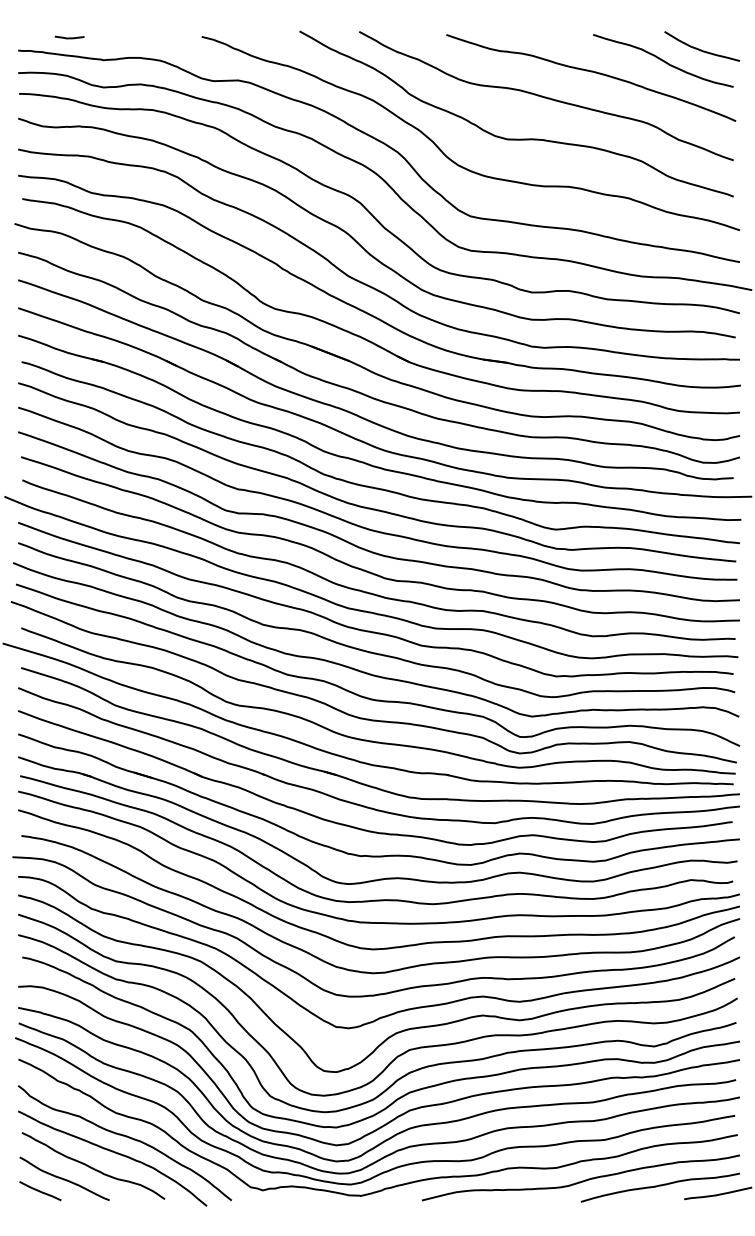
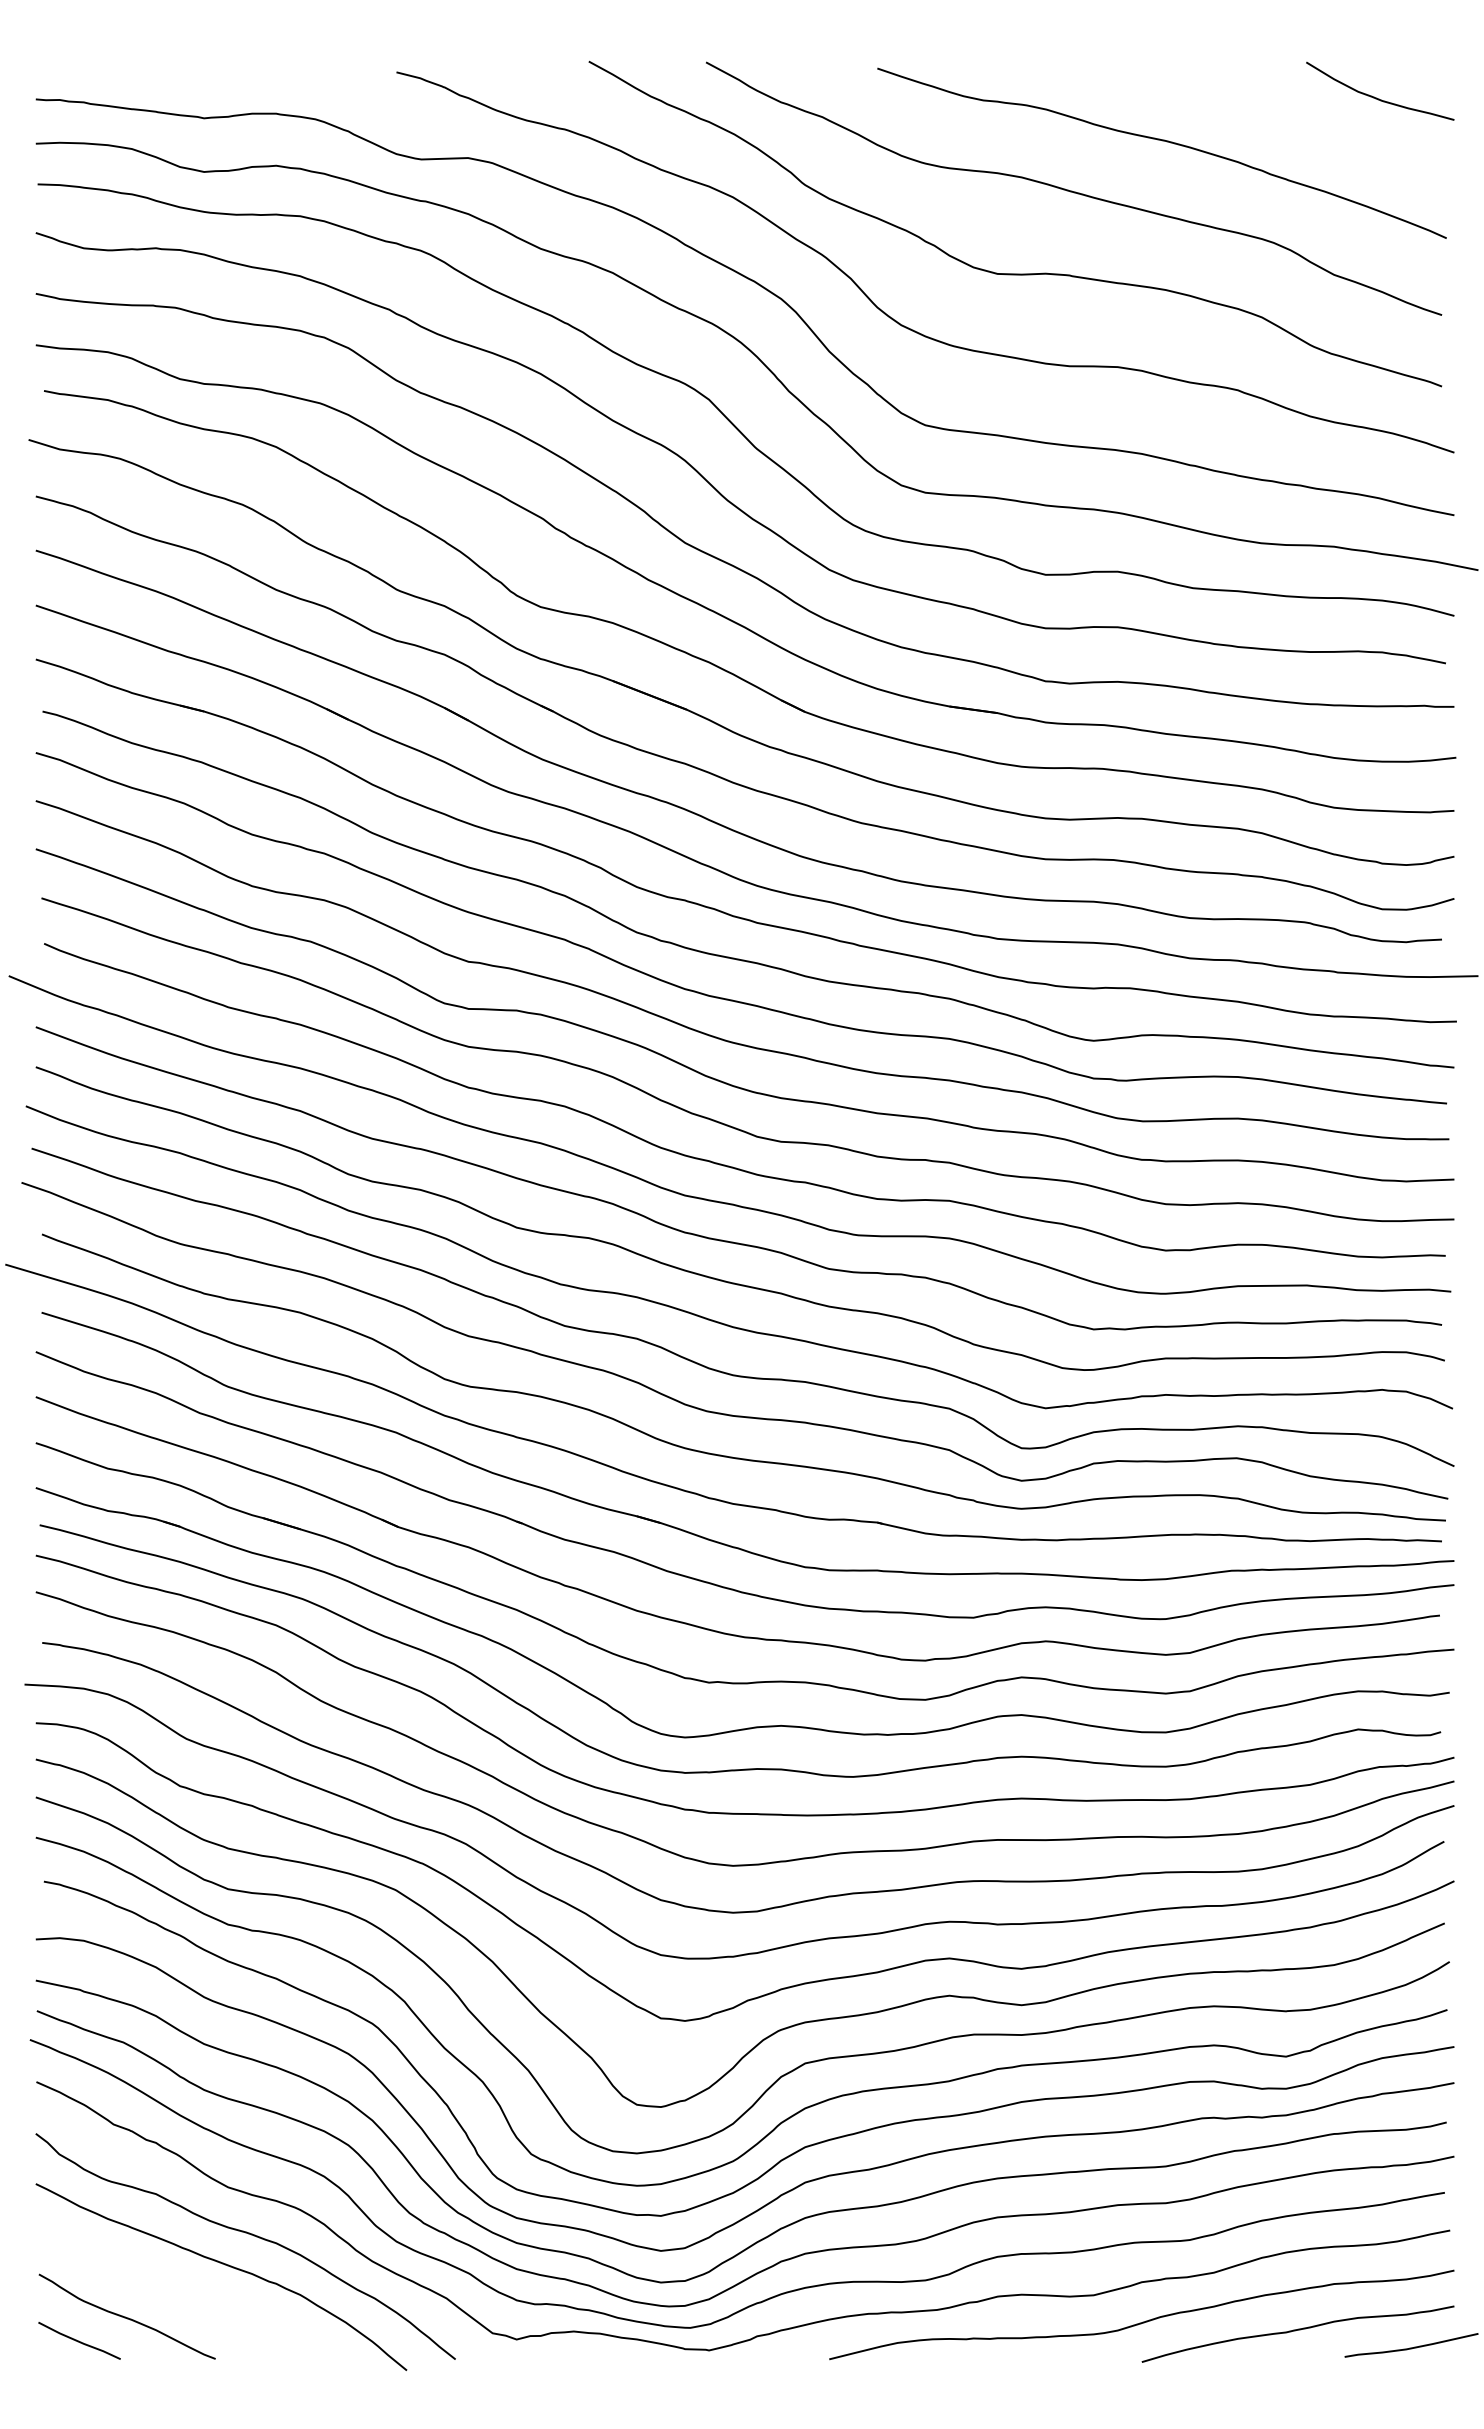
line: (69, 37) -> (136, 73), removed
curve: (663, 60) -> (1304, 118), removed
curve: (93, 1167) -> (183, 2294), removed

